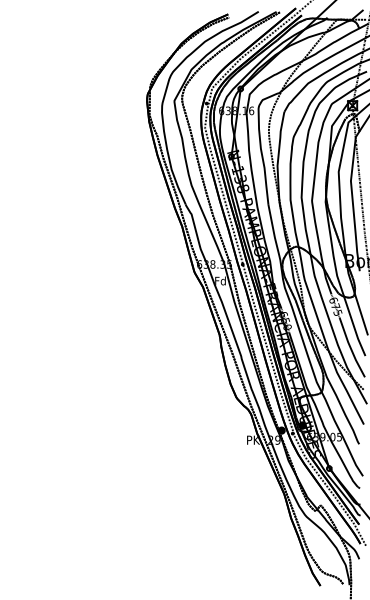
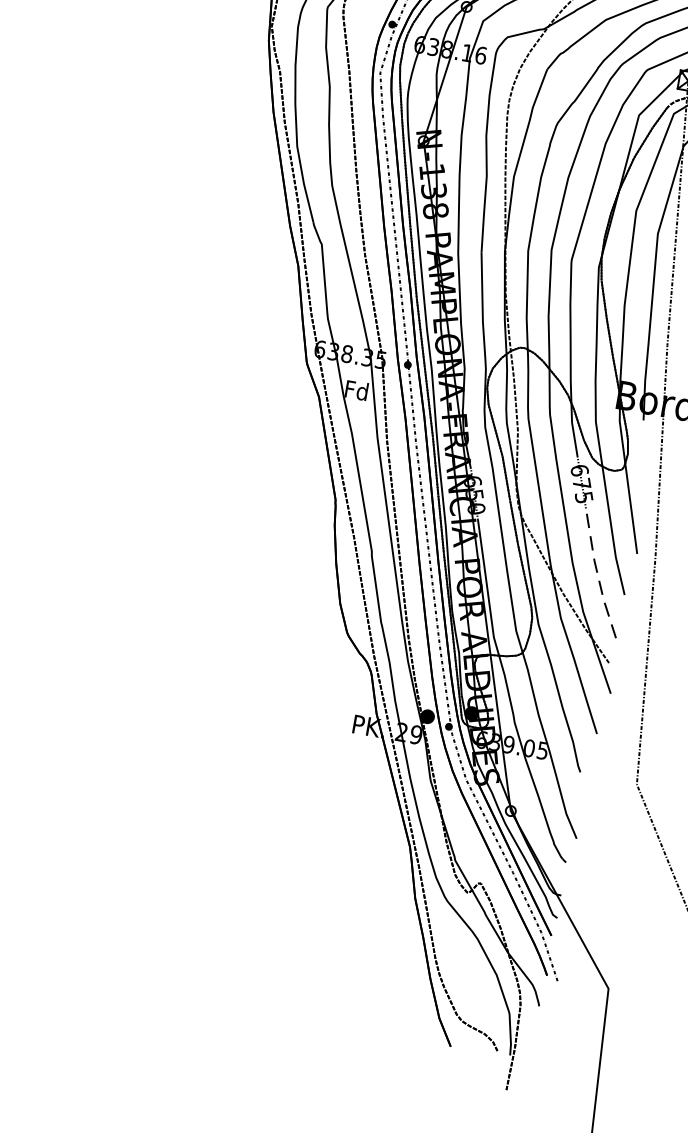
line: (350, 348) -> (596, 574), solid -> dashed

